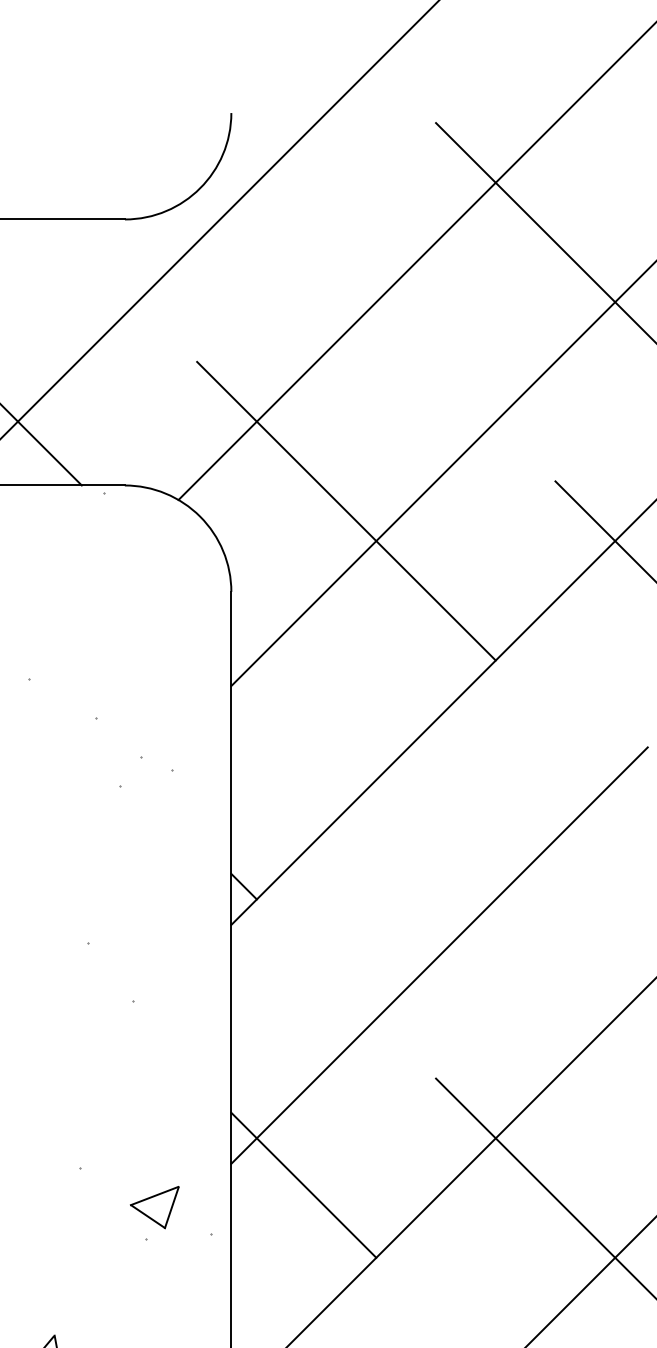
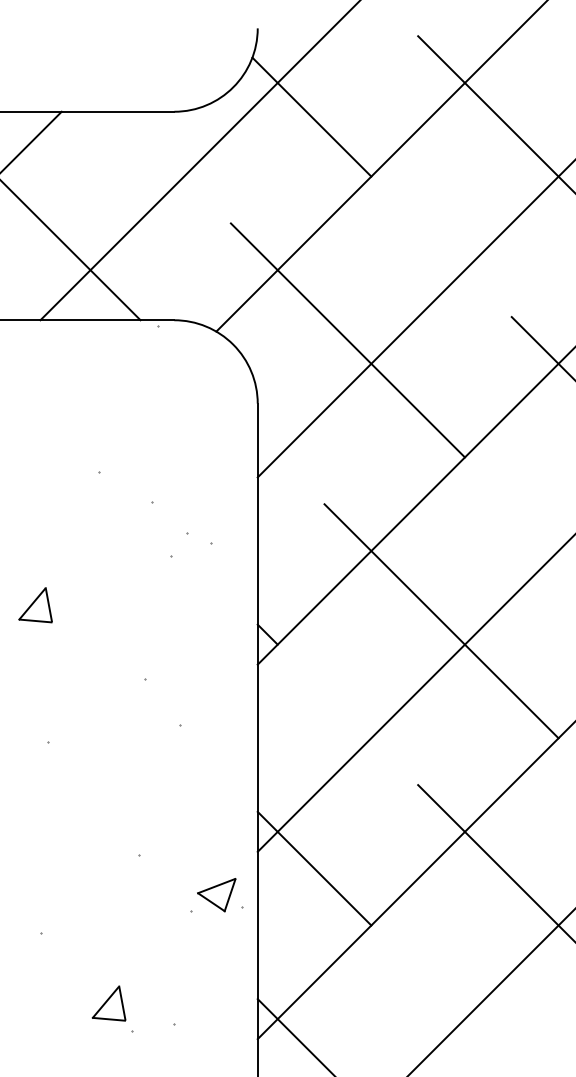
line: (299, 225) -> (311, 116), added
line: (465, 869) -> (441, 621), added
part: (154, 1208) -> (216, 895), moved

